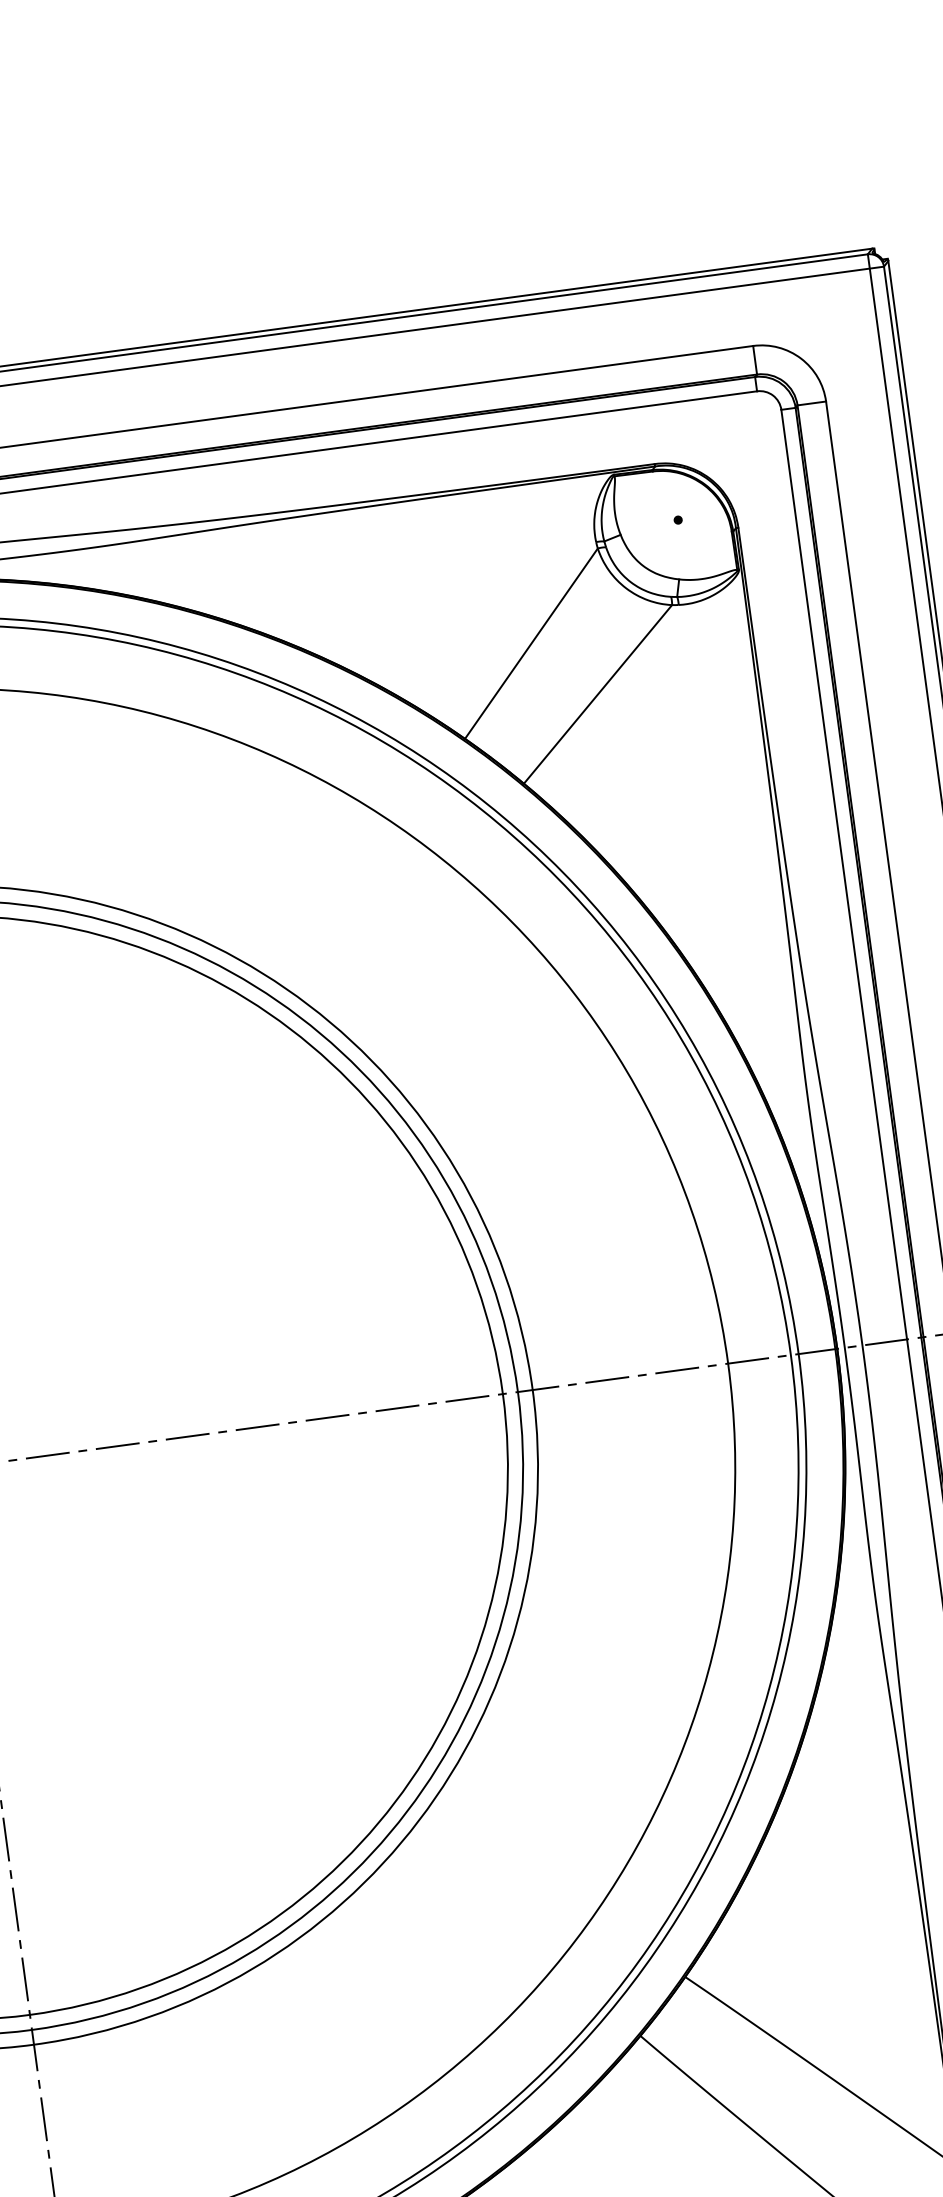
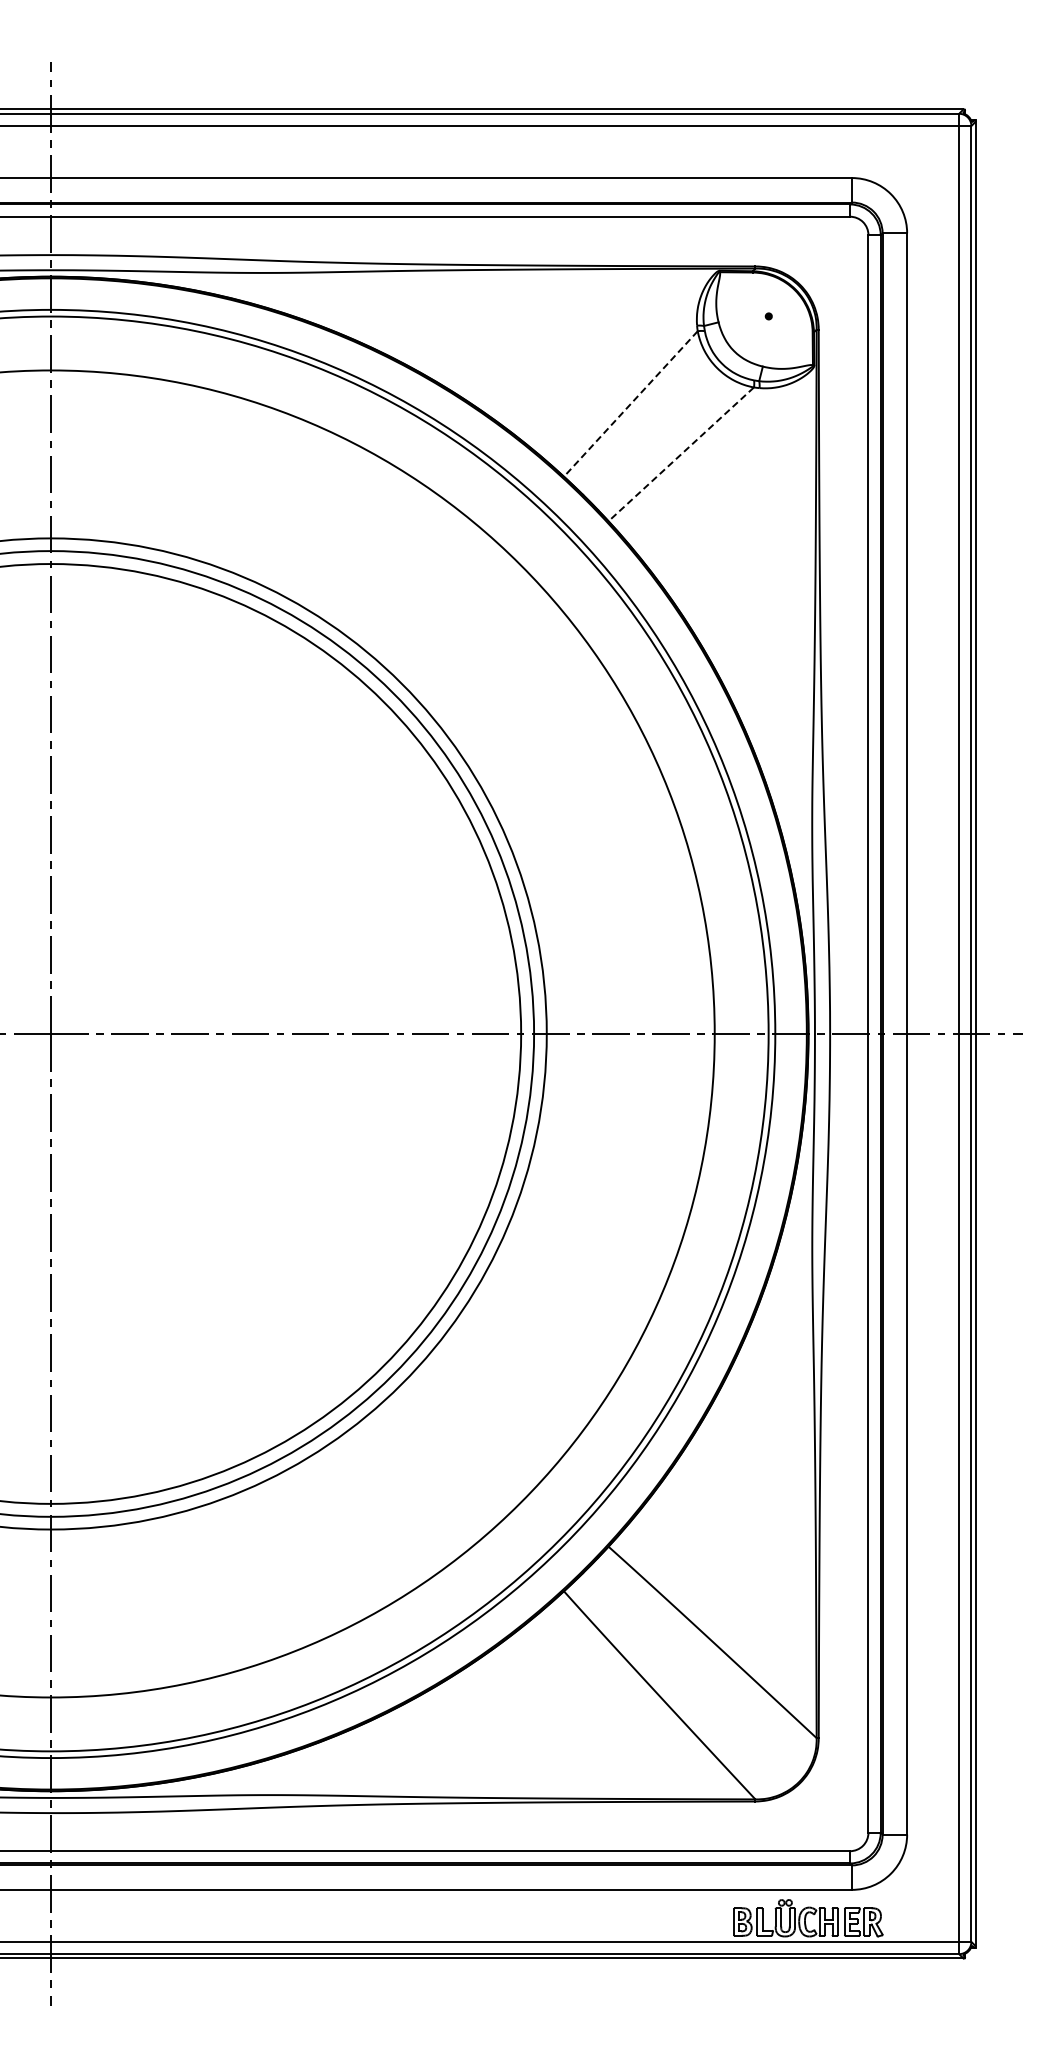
line: (530, 643) -> (630, 403), solid -> dashed
line: (598, 694) -> (681, 454), solid -> dashed

